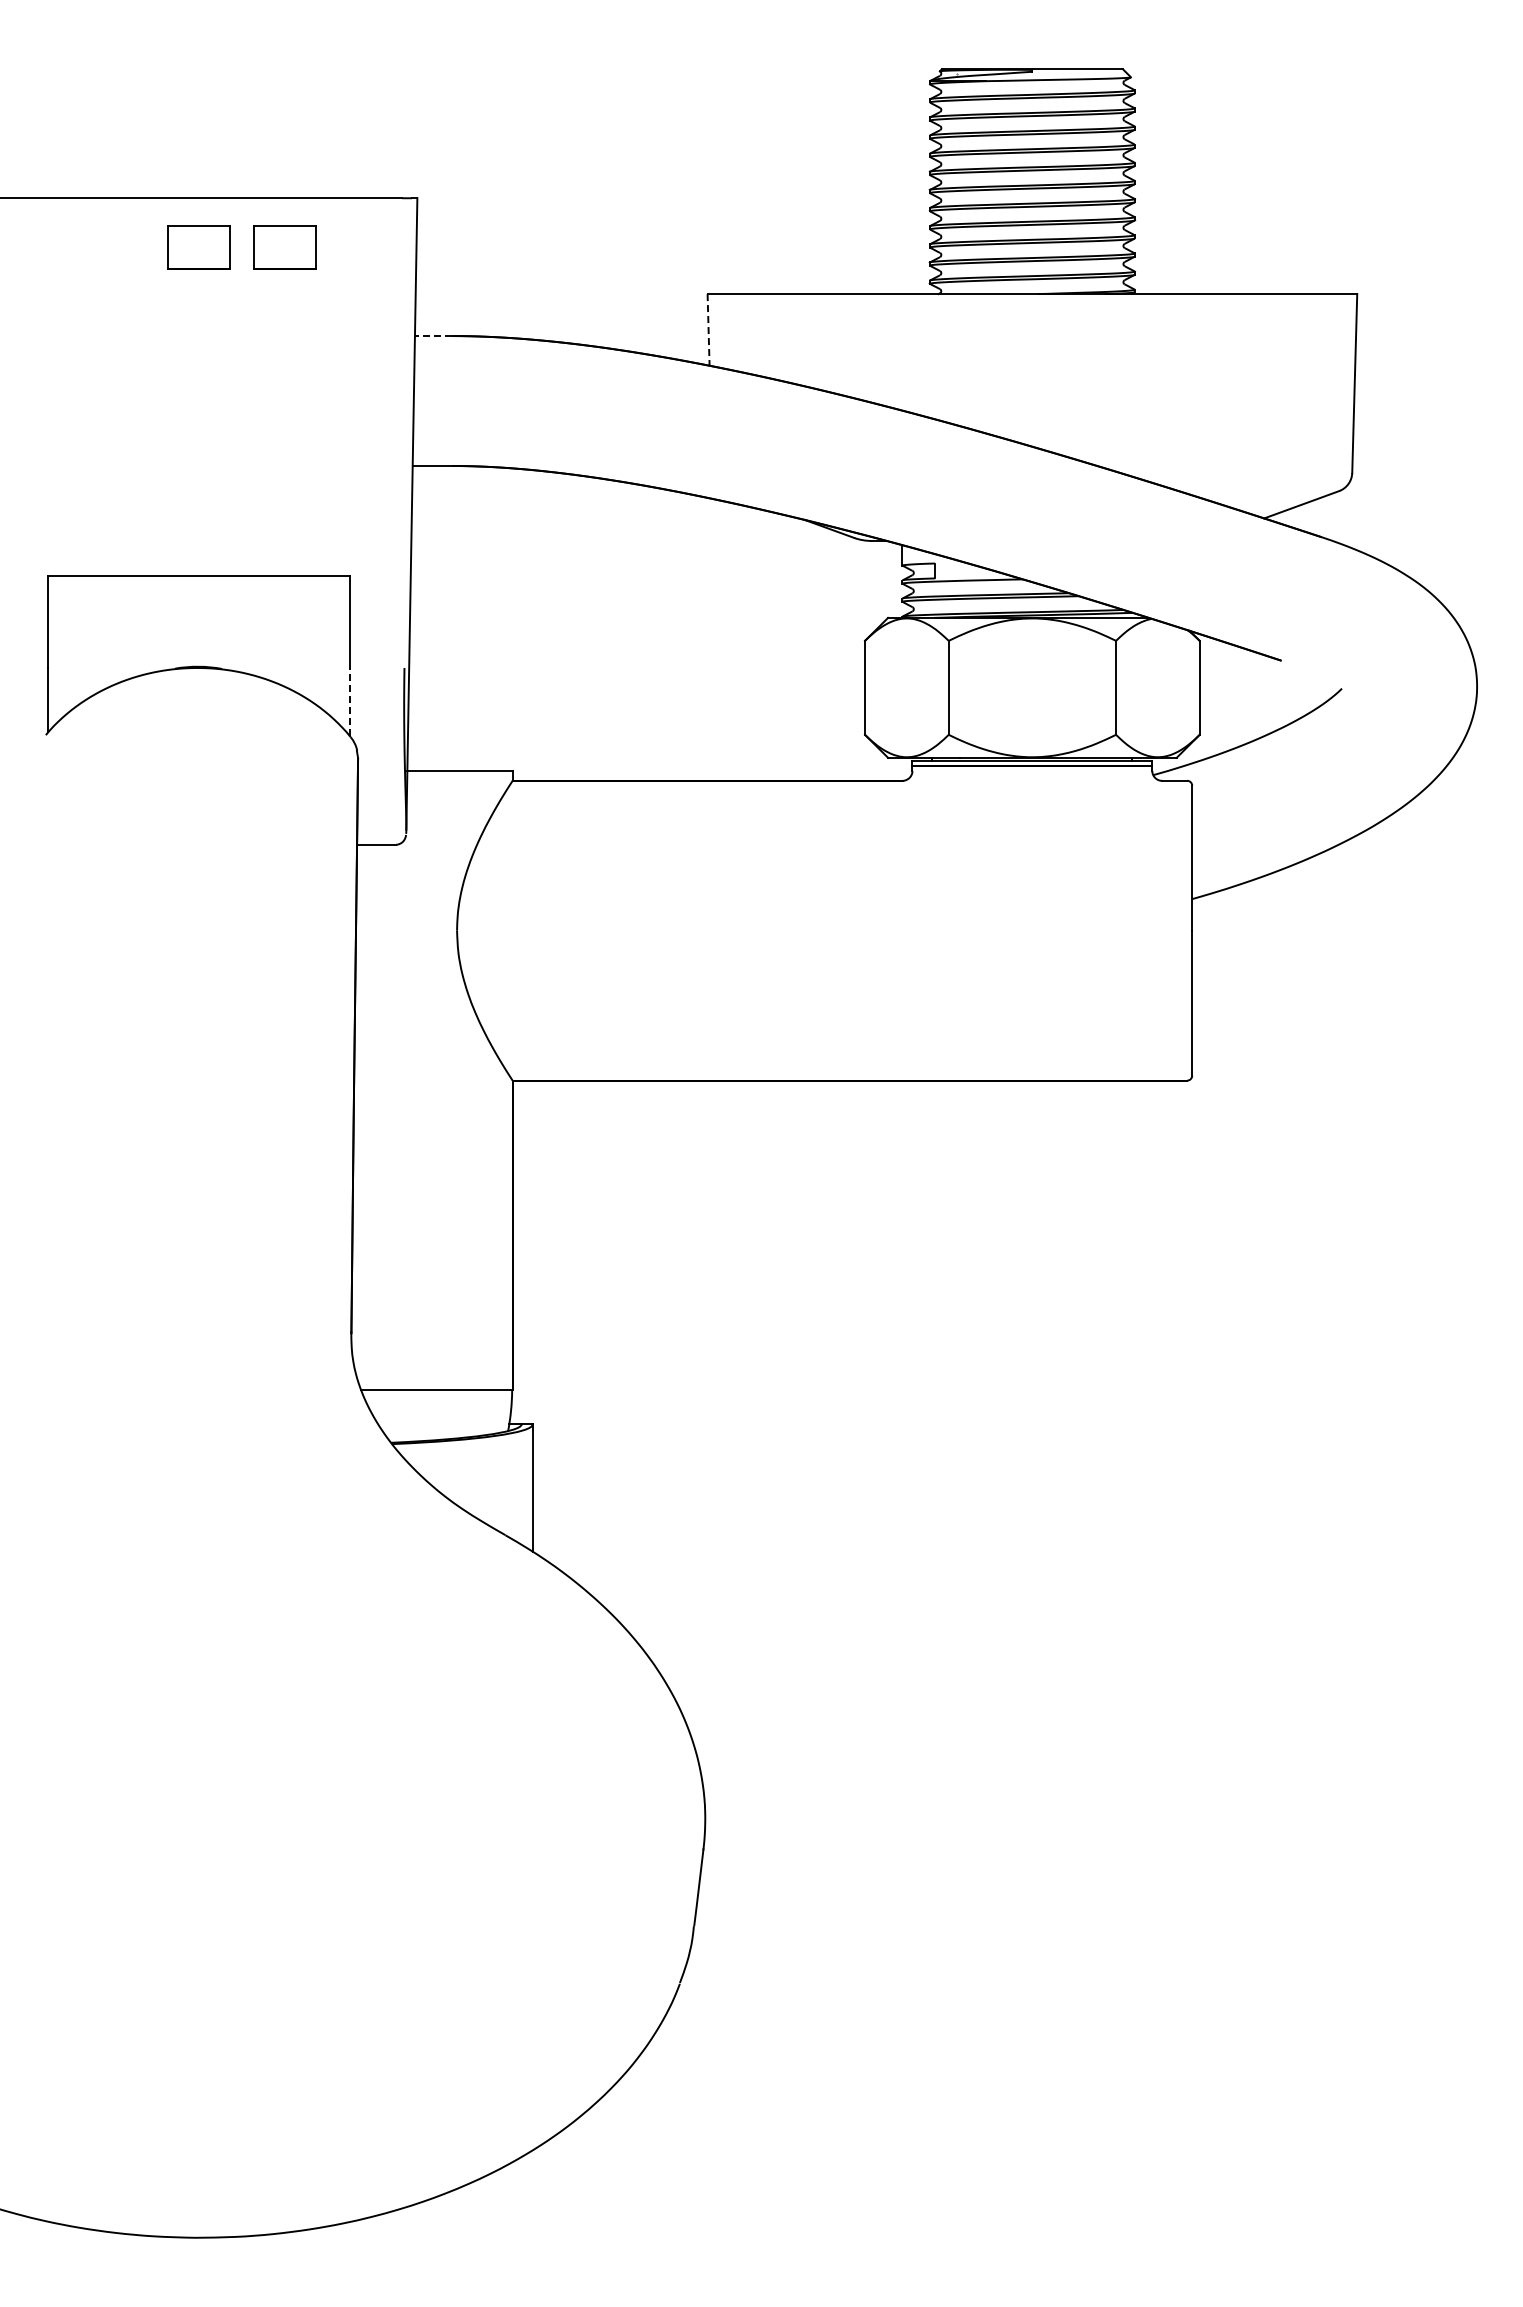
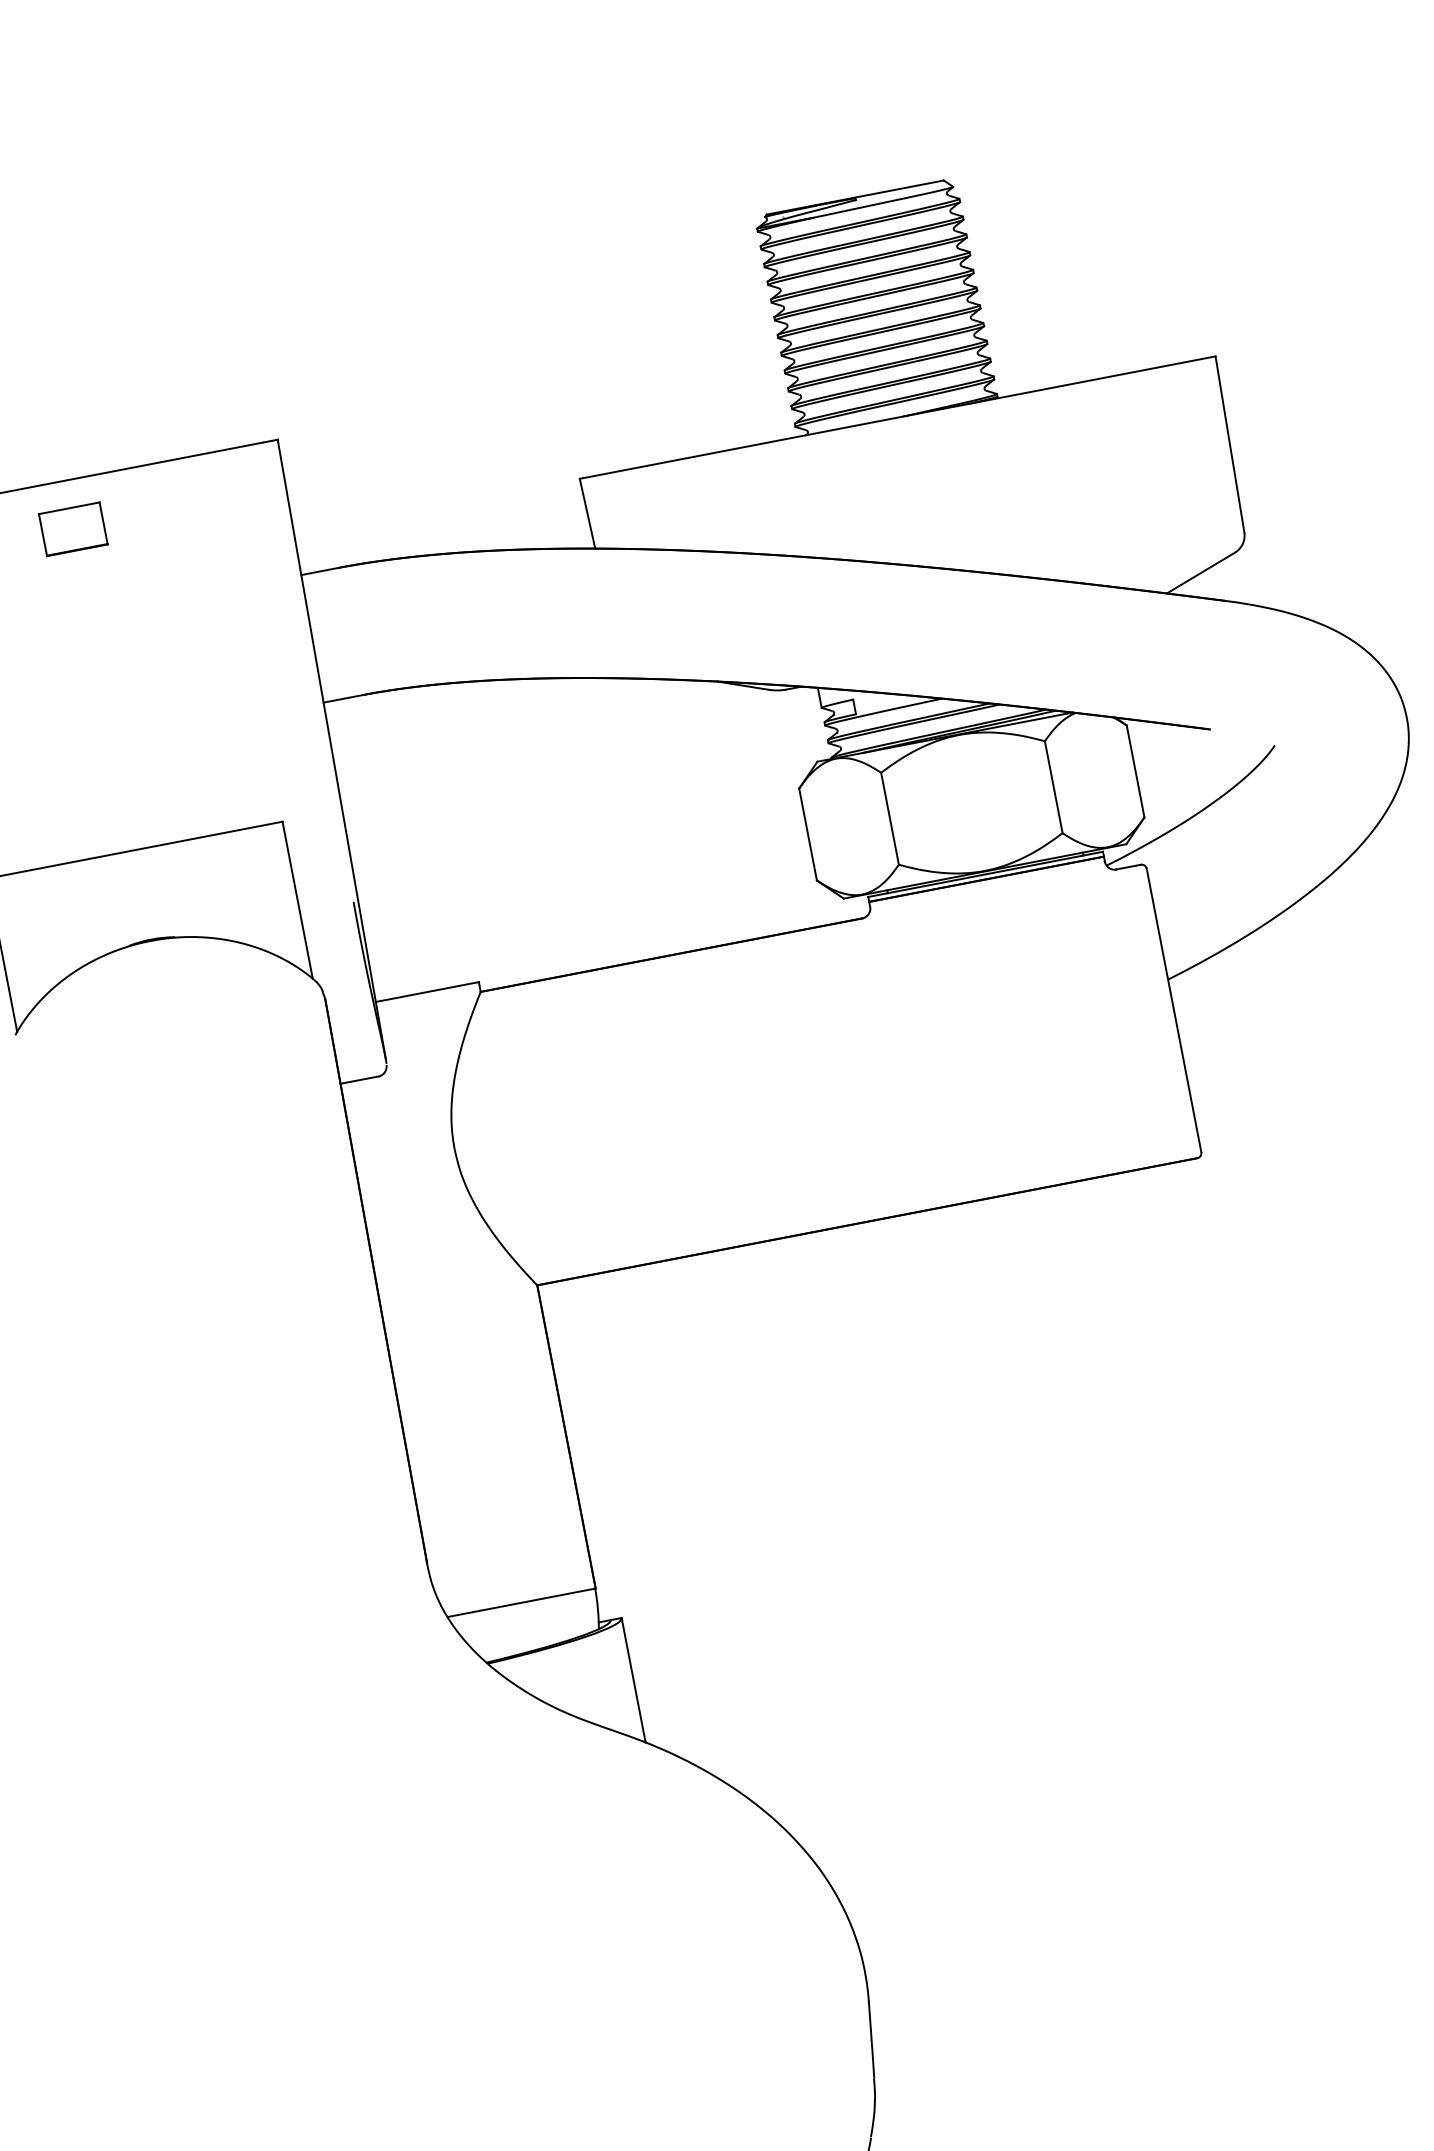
part: (284, 247) -> (156, 512), removed
line: (708, 329) -> (587, 513), dashed -> solid
line: (433, 336) -> (319, 572), dashed -> solid
line: (349, 701) -> (306, 945), dashed -> solid

